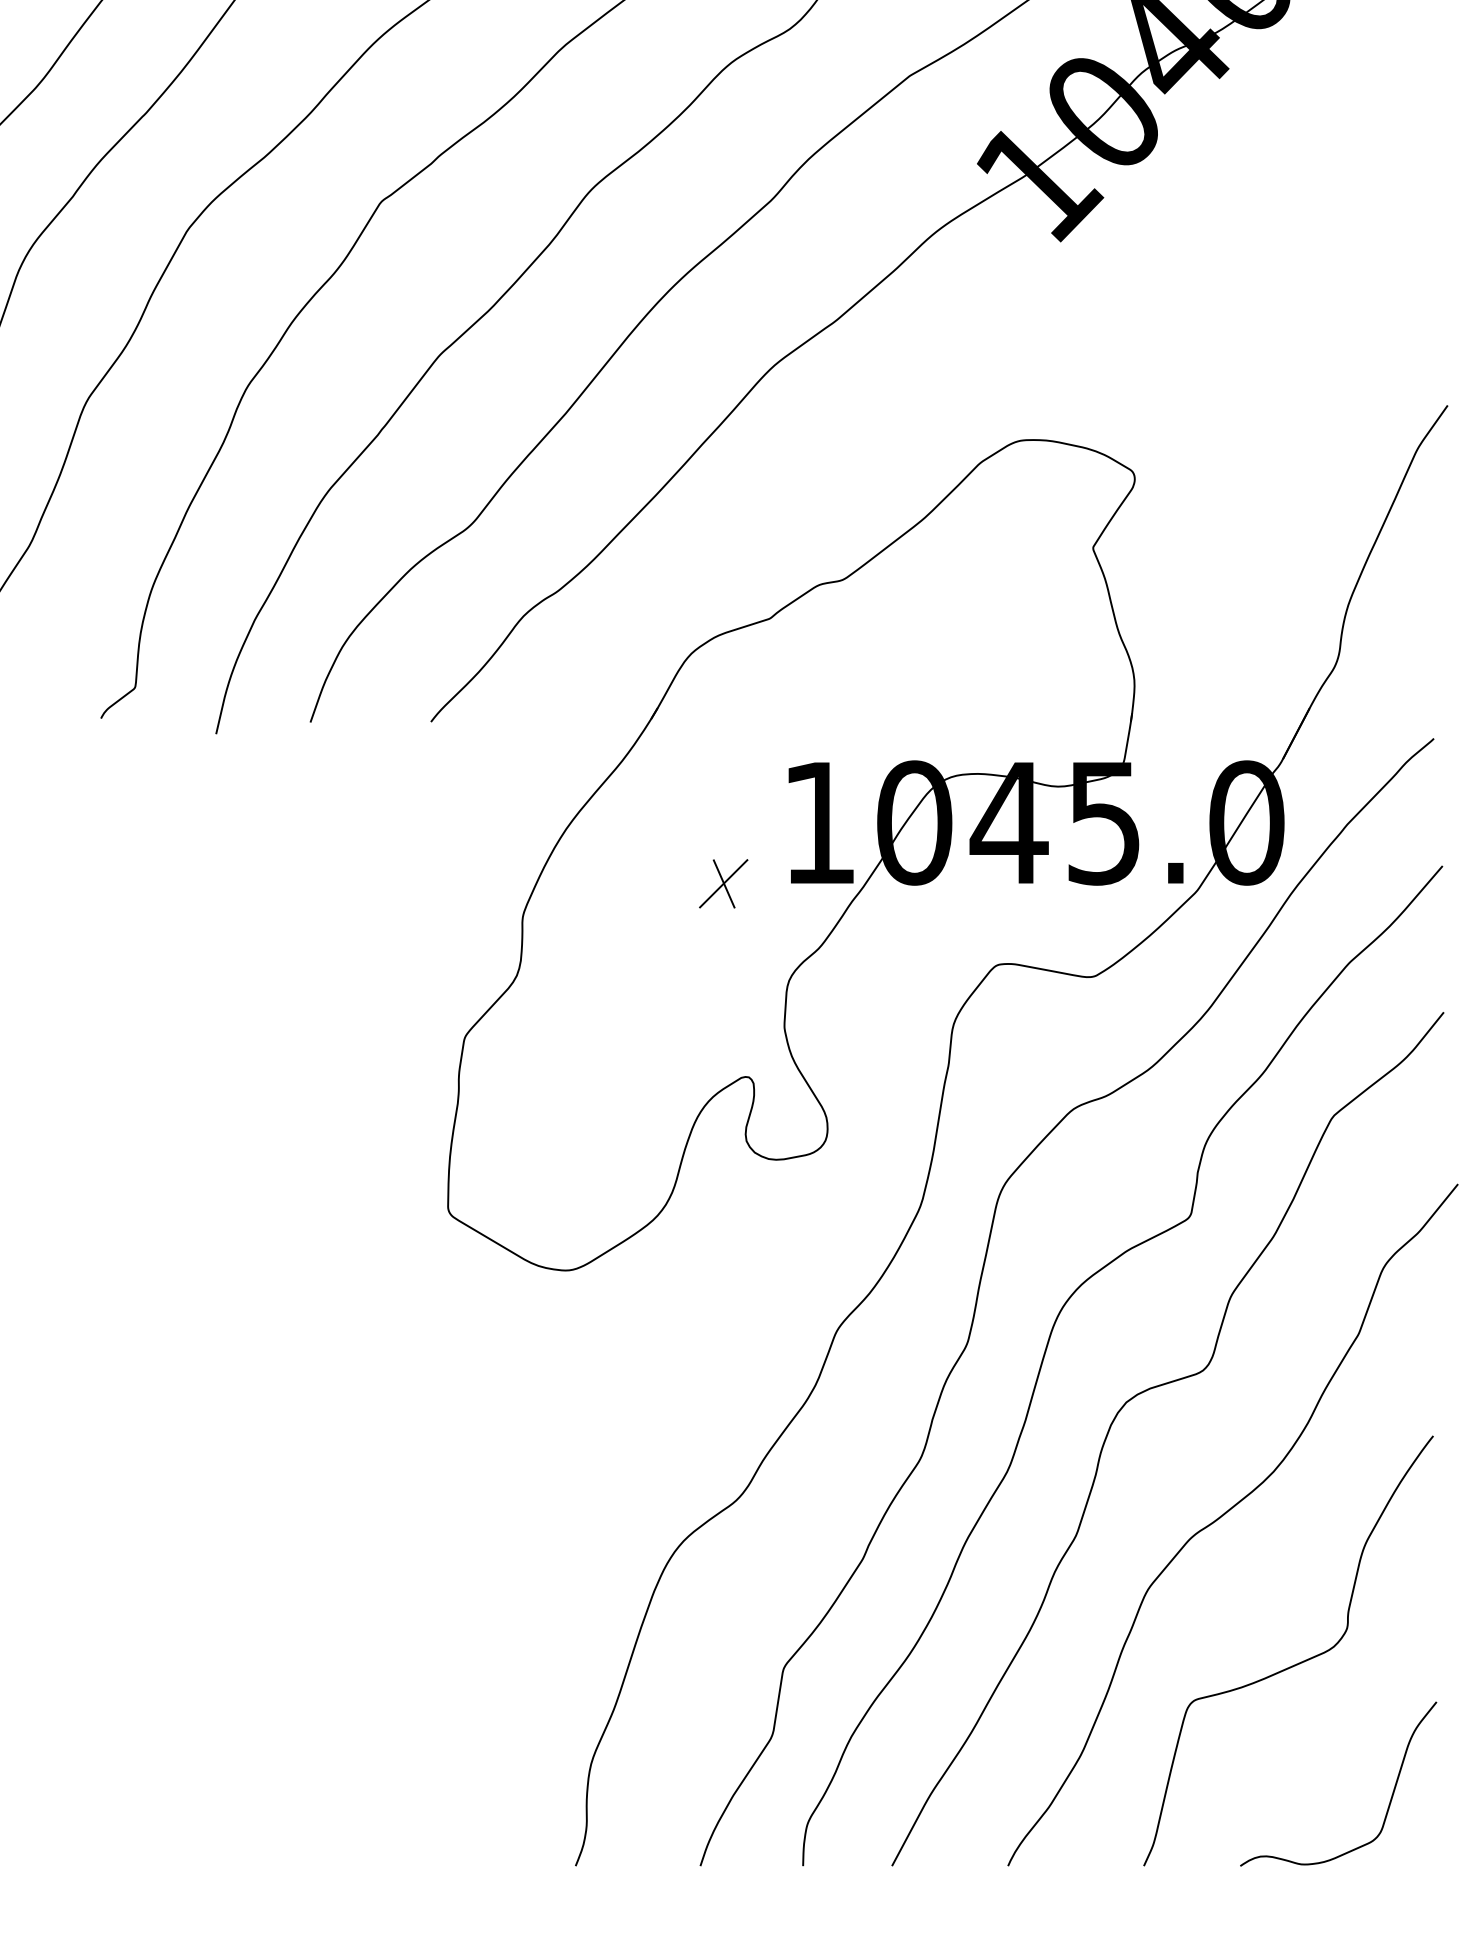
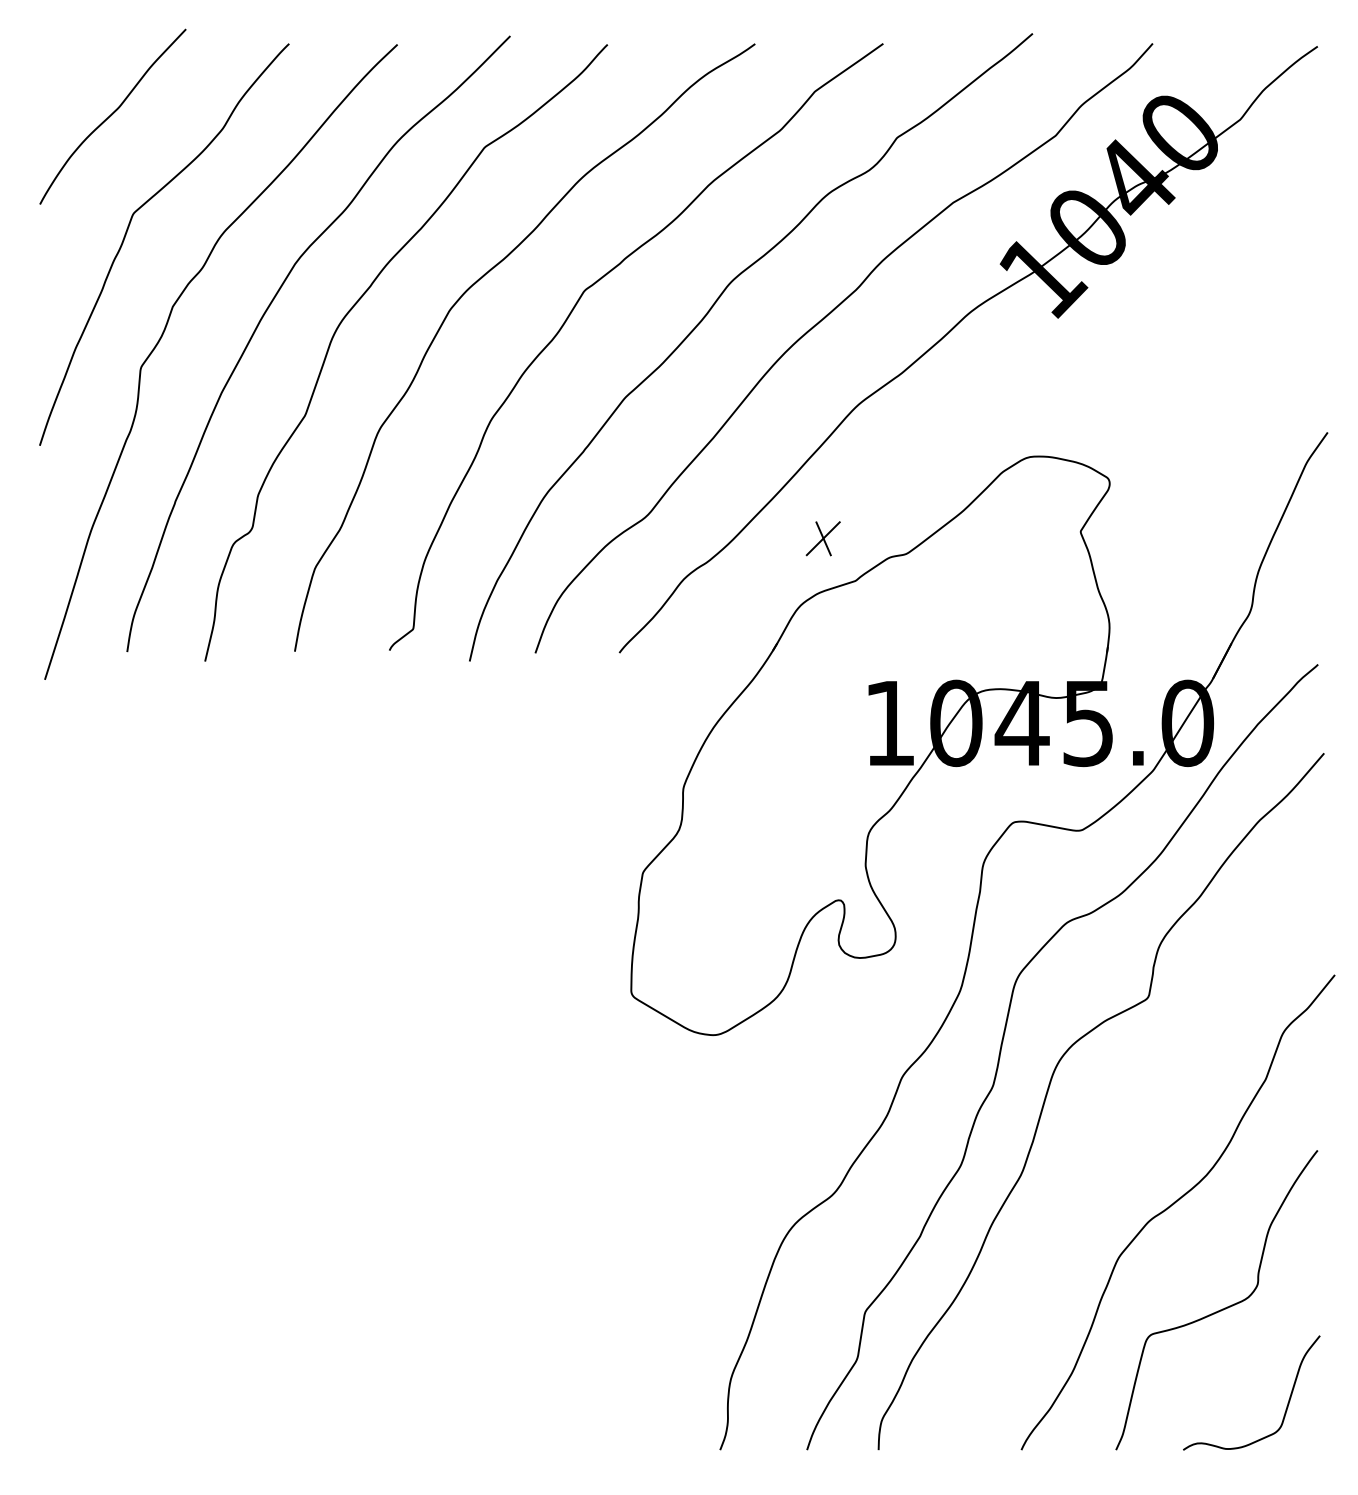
part: (722, 883) -> (822, 538), moved
curve: (1144, 1393) -> (1116, 1120), removed

